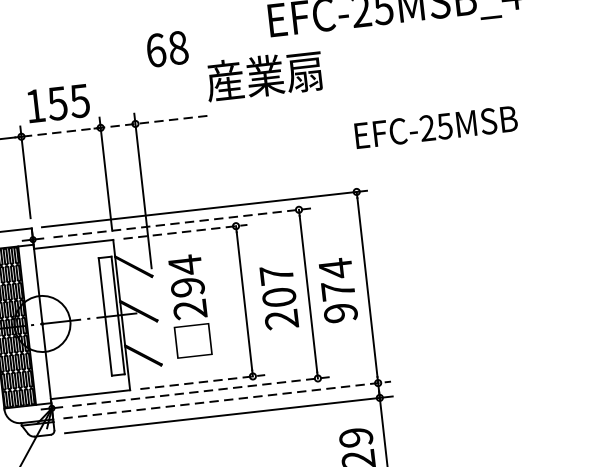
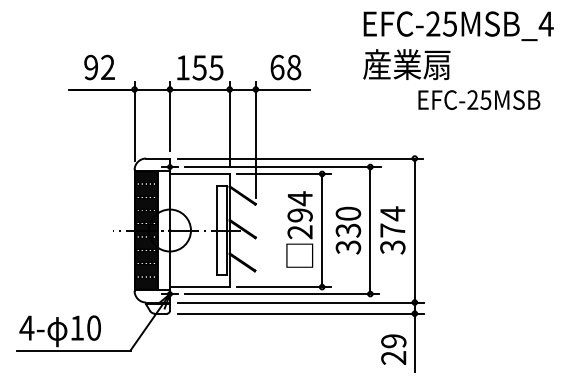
text: (166, 49) -> (285, 67), moved
text: (264, 75) -> (406, 64), moved
line: (117, 125) -> (242, 89), dashed -> solid
text: (436, 126) -> (479, 99), moved
line: (182, 223) -> (282, 167), dashed -> solid
line: (185, 231) -> (284, 173), dashed -> solid
text: (279, 297) -> (348, 230), 207 -> 330
text: (189, 306) -> (299, 229), moved
text: (340, 313) -> (392, 247), 974 -> 374
line: (202, 382) -> (284, 287), dashed -> solid
line: (201, 392) -> (282, 294), dashed -> solid
line: (227, 399) -> (301, 302), dashed -> solid

